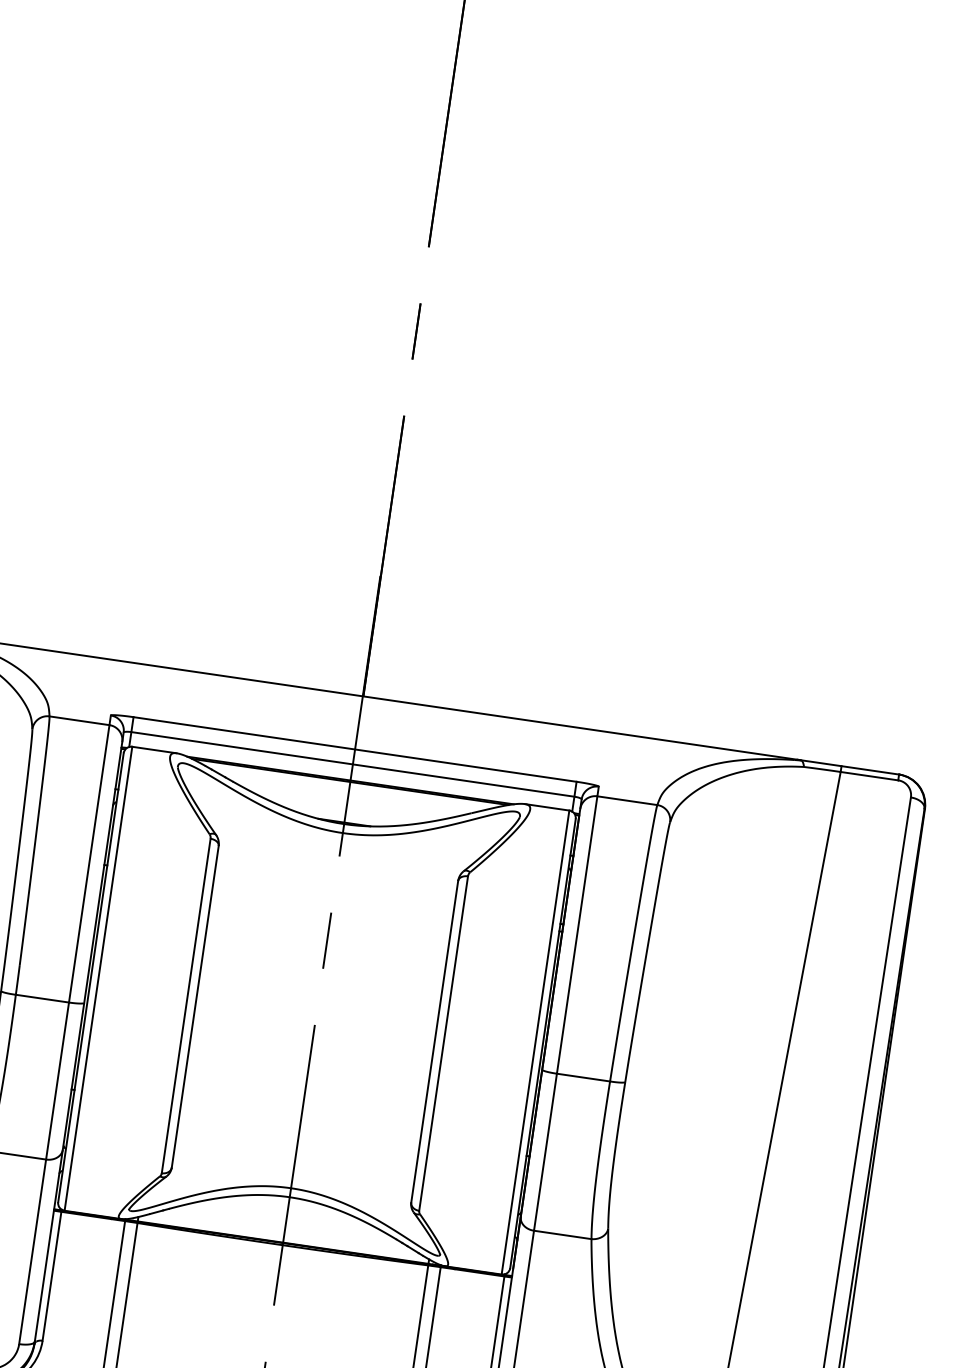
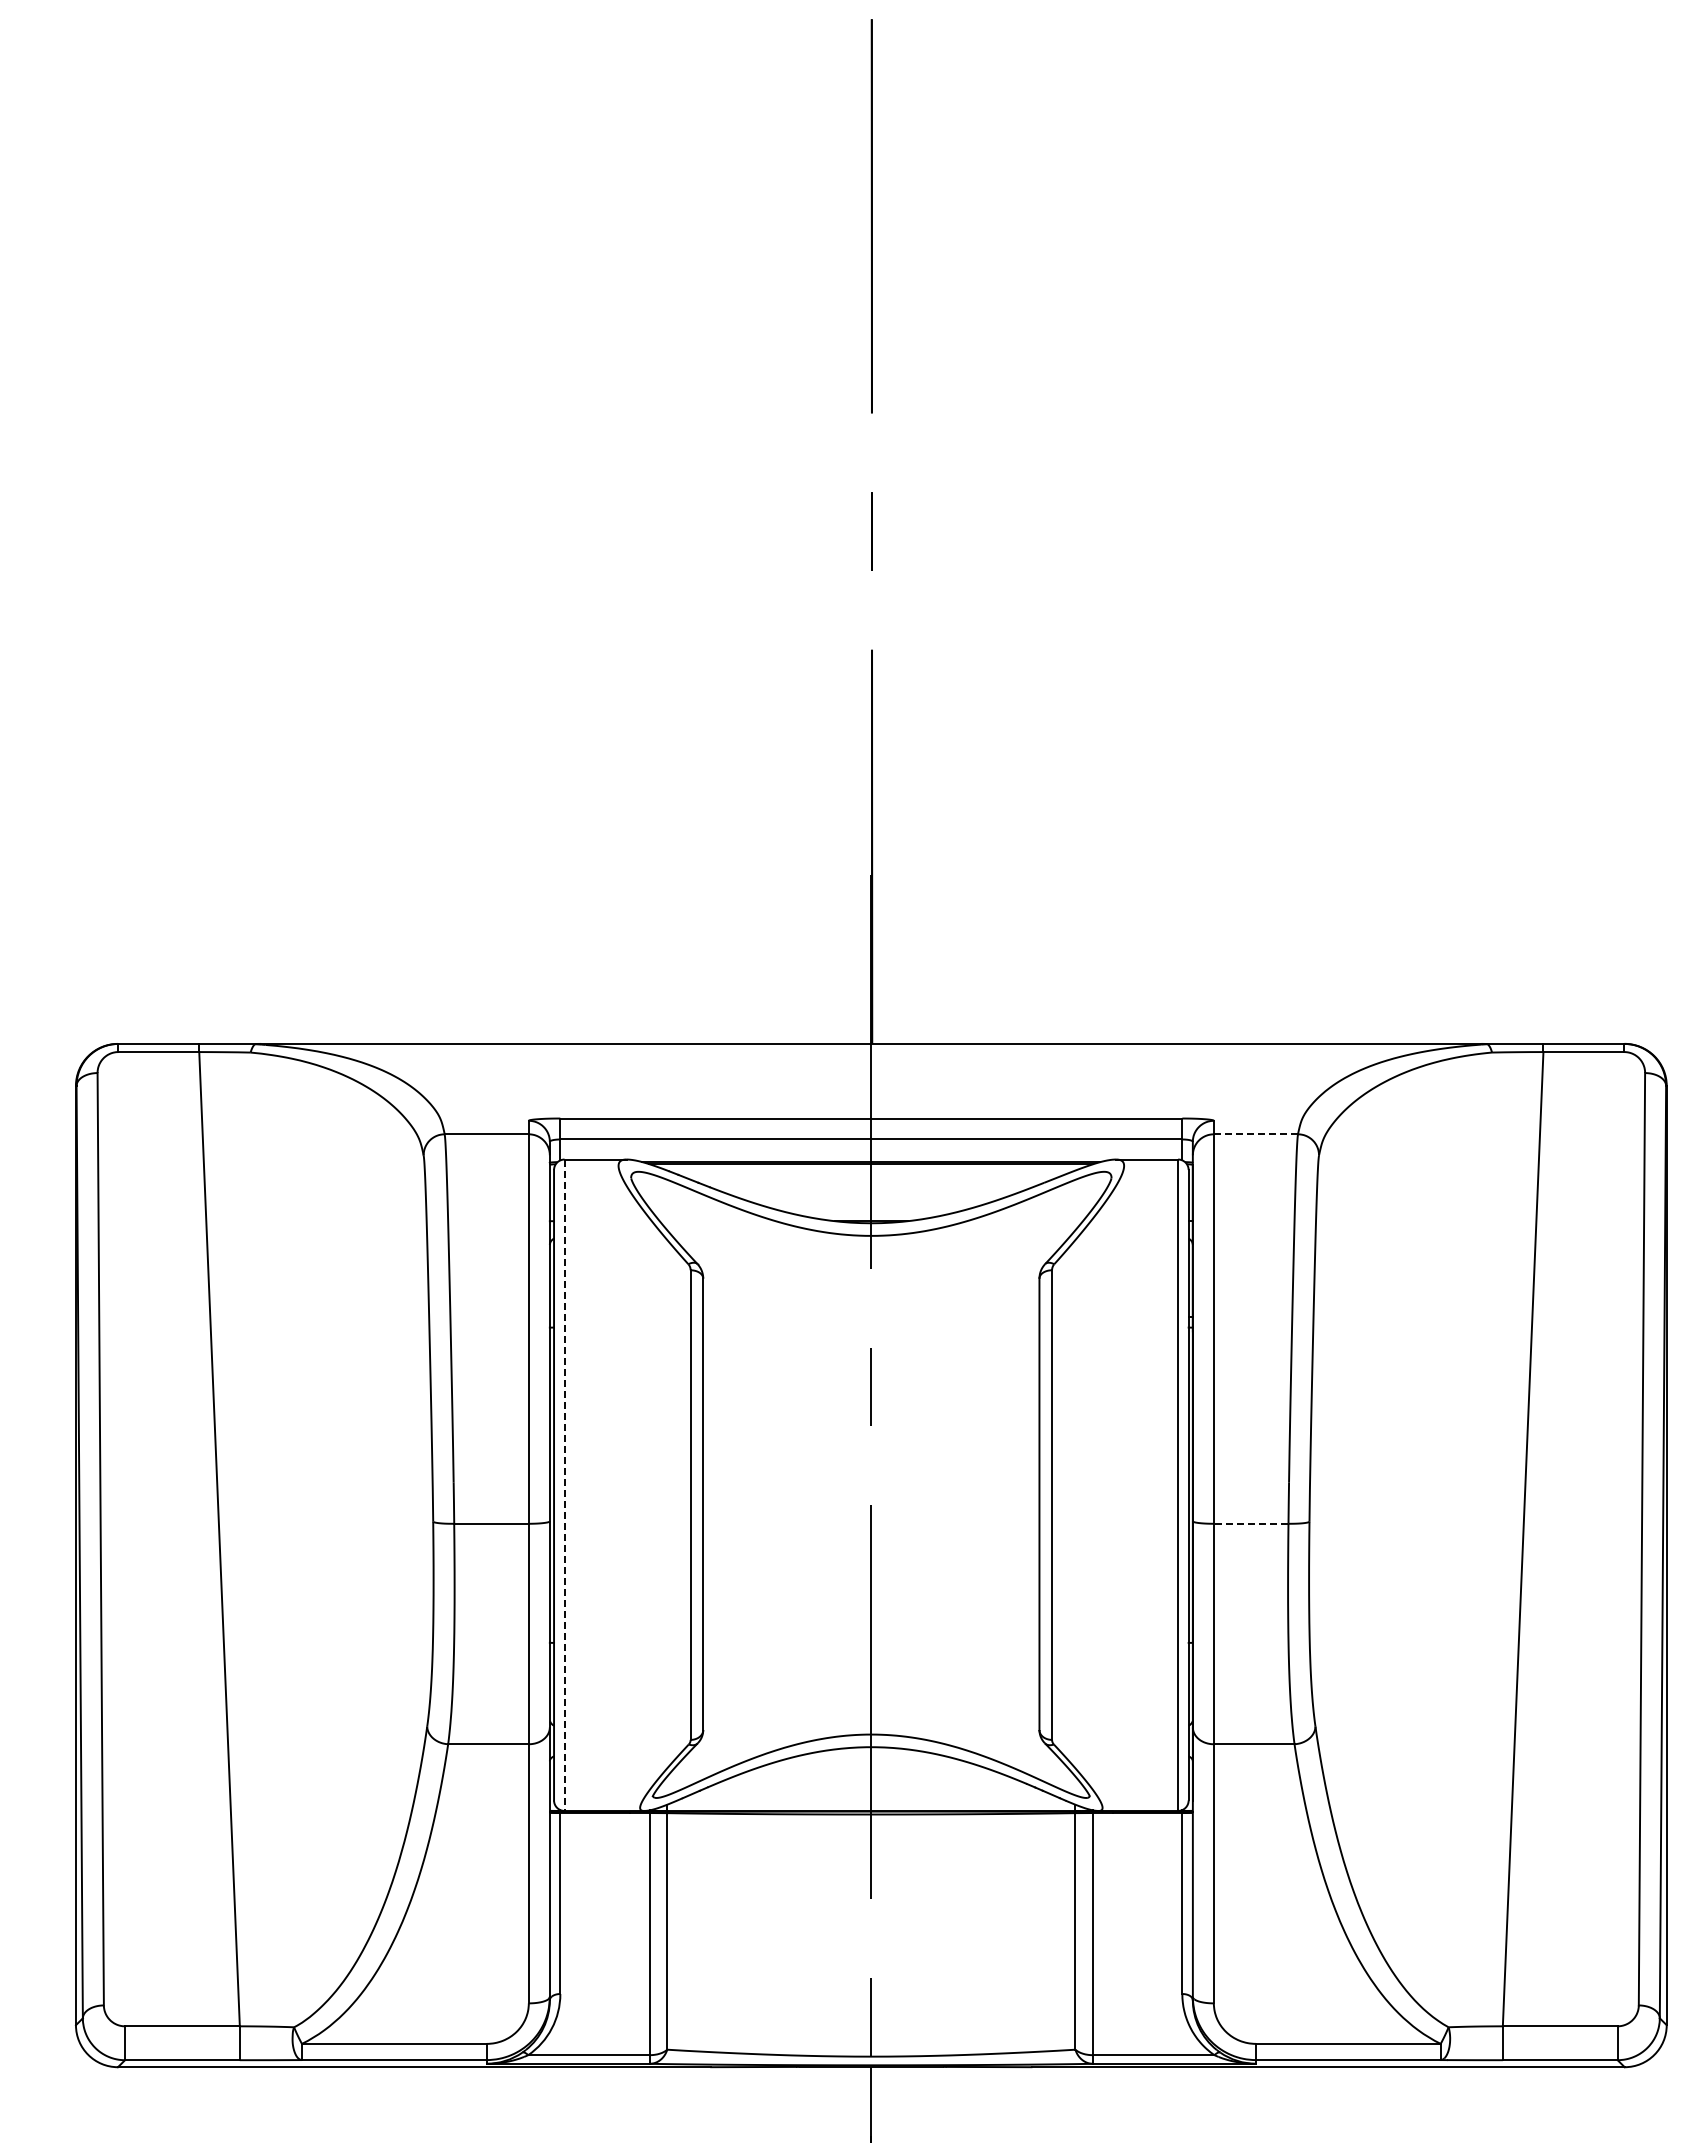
line: (627, 800) -> (1255, 1134), solid -> dashed
line: (98, 978) -> (564, 1485), solid -> dashed
line: (583, 1077) -> (1250, 1523), solid -> dashed

